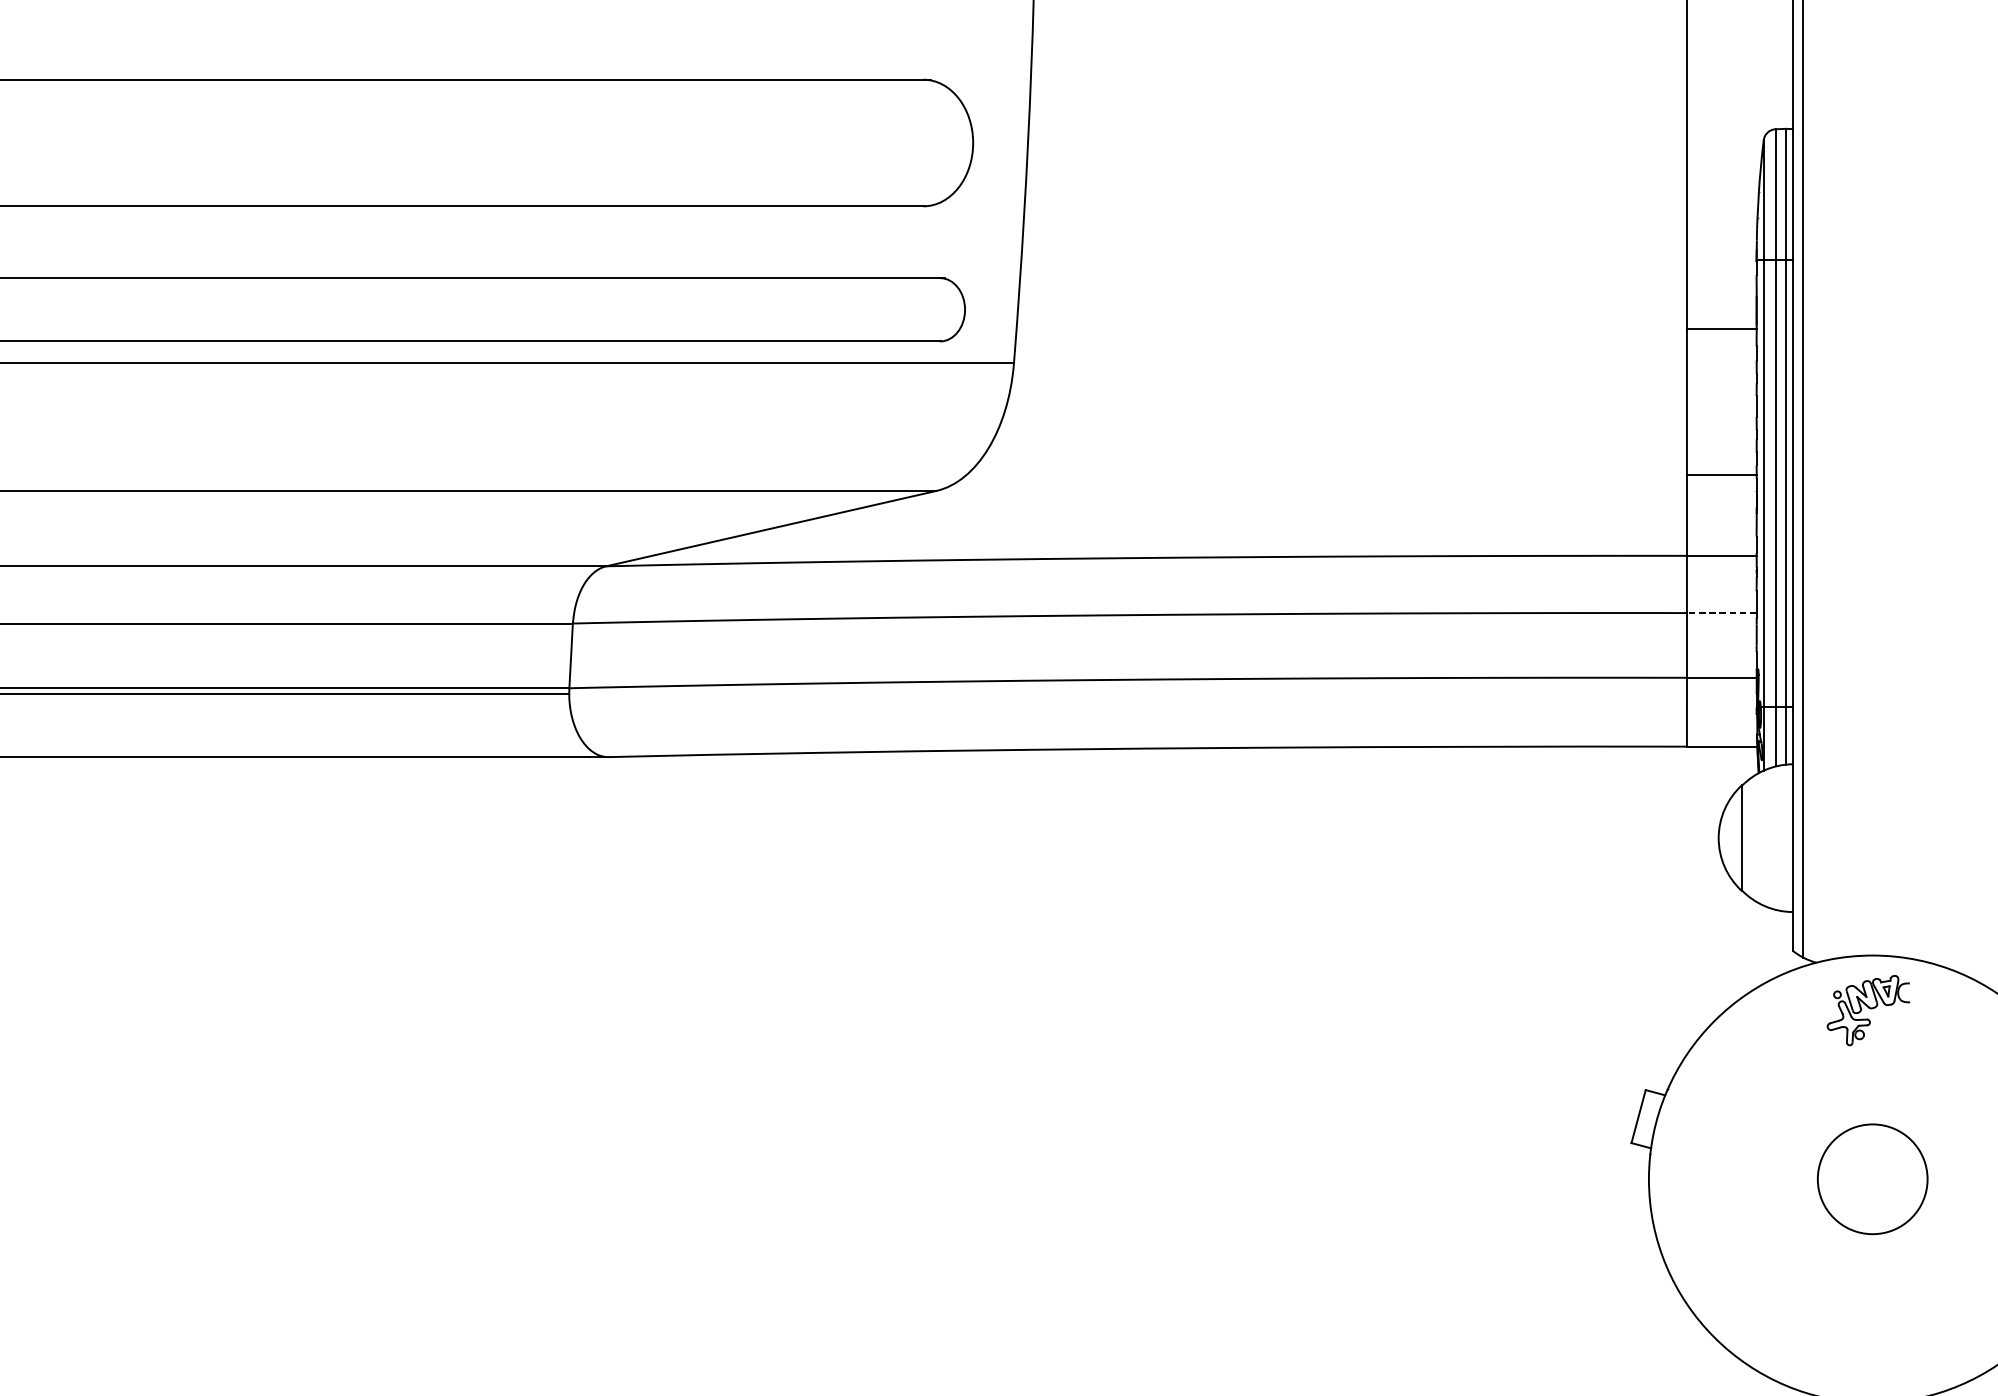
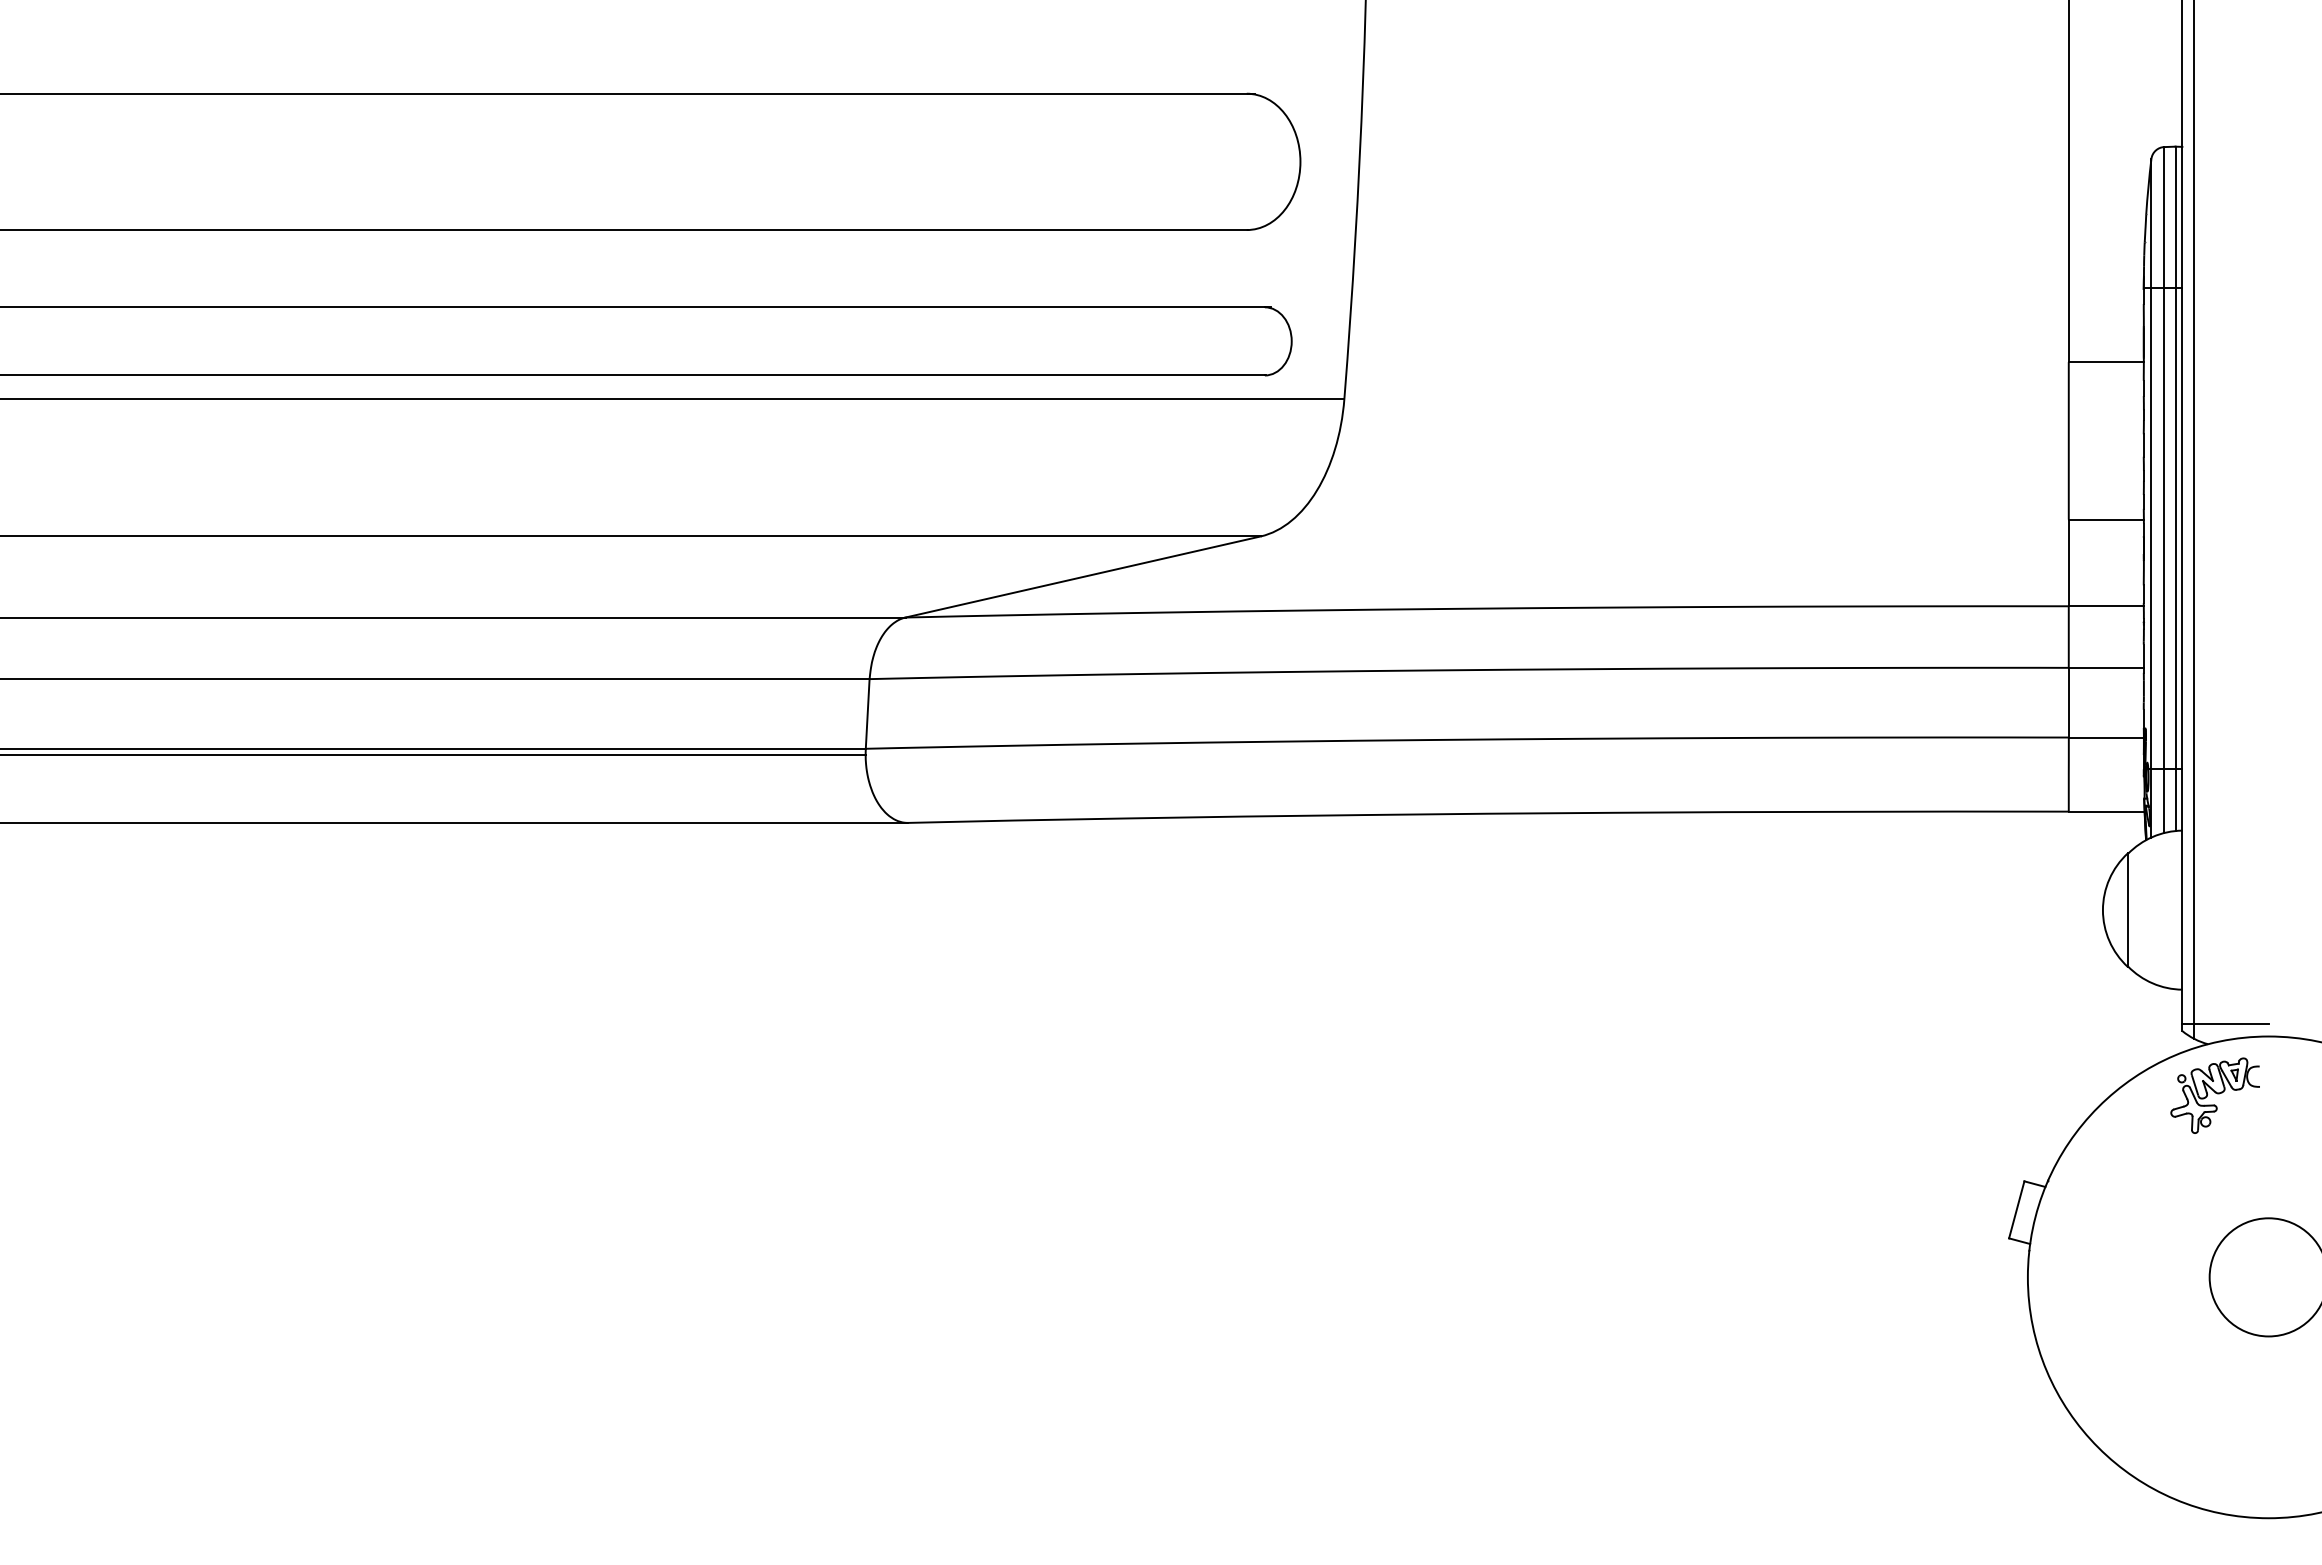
line: (1721, 612) -> (2105, 667), dashed -> solid
line: (1832, 943) -> (2225, 1023), added
part: (1867, 1010) -> (2214, 1095), moved

